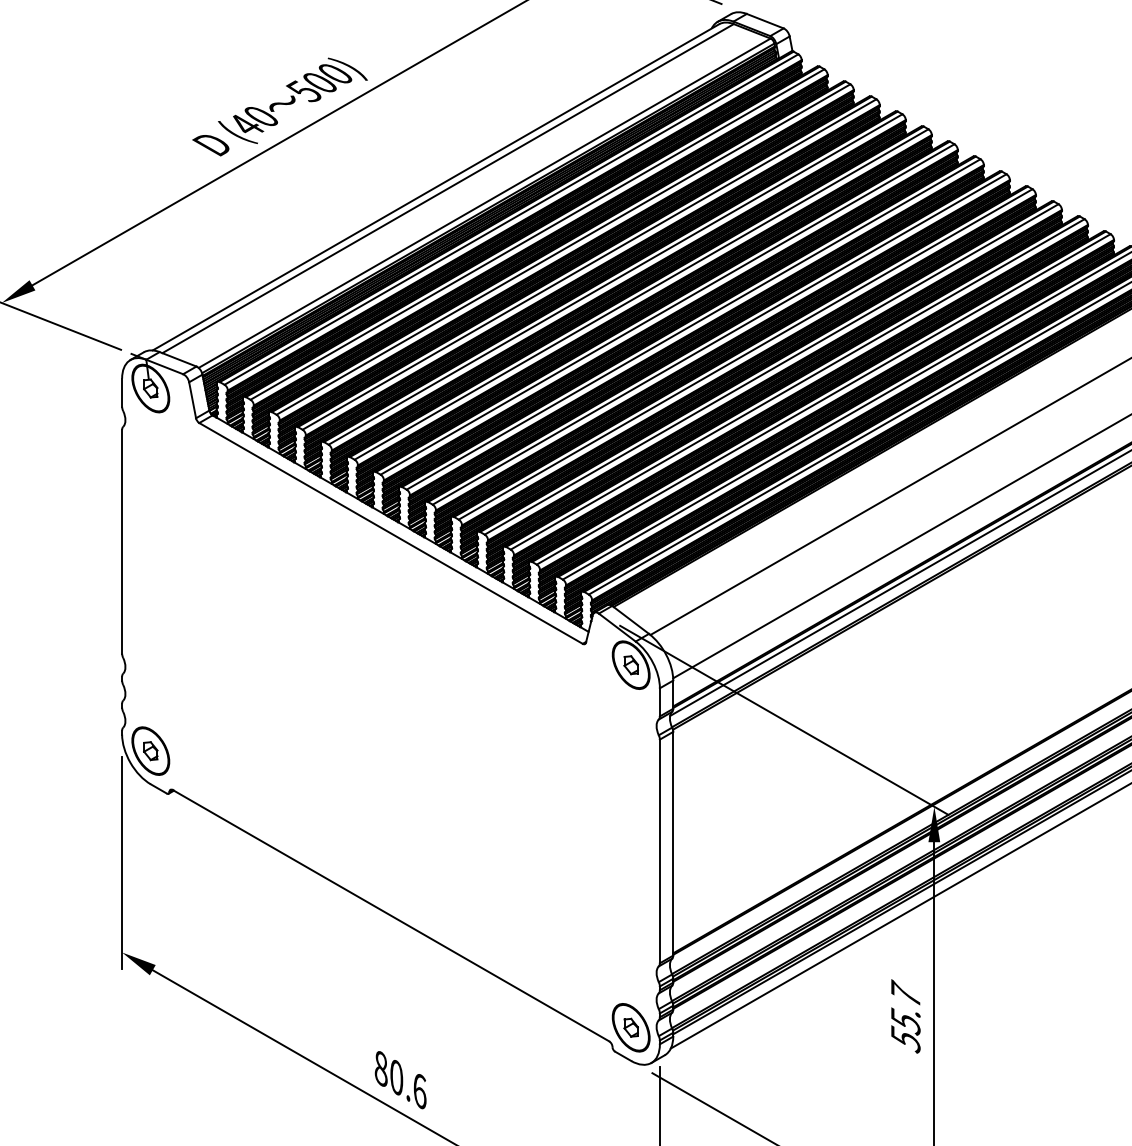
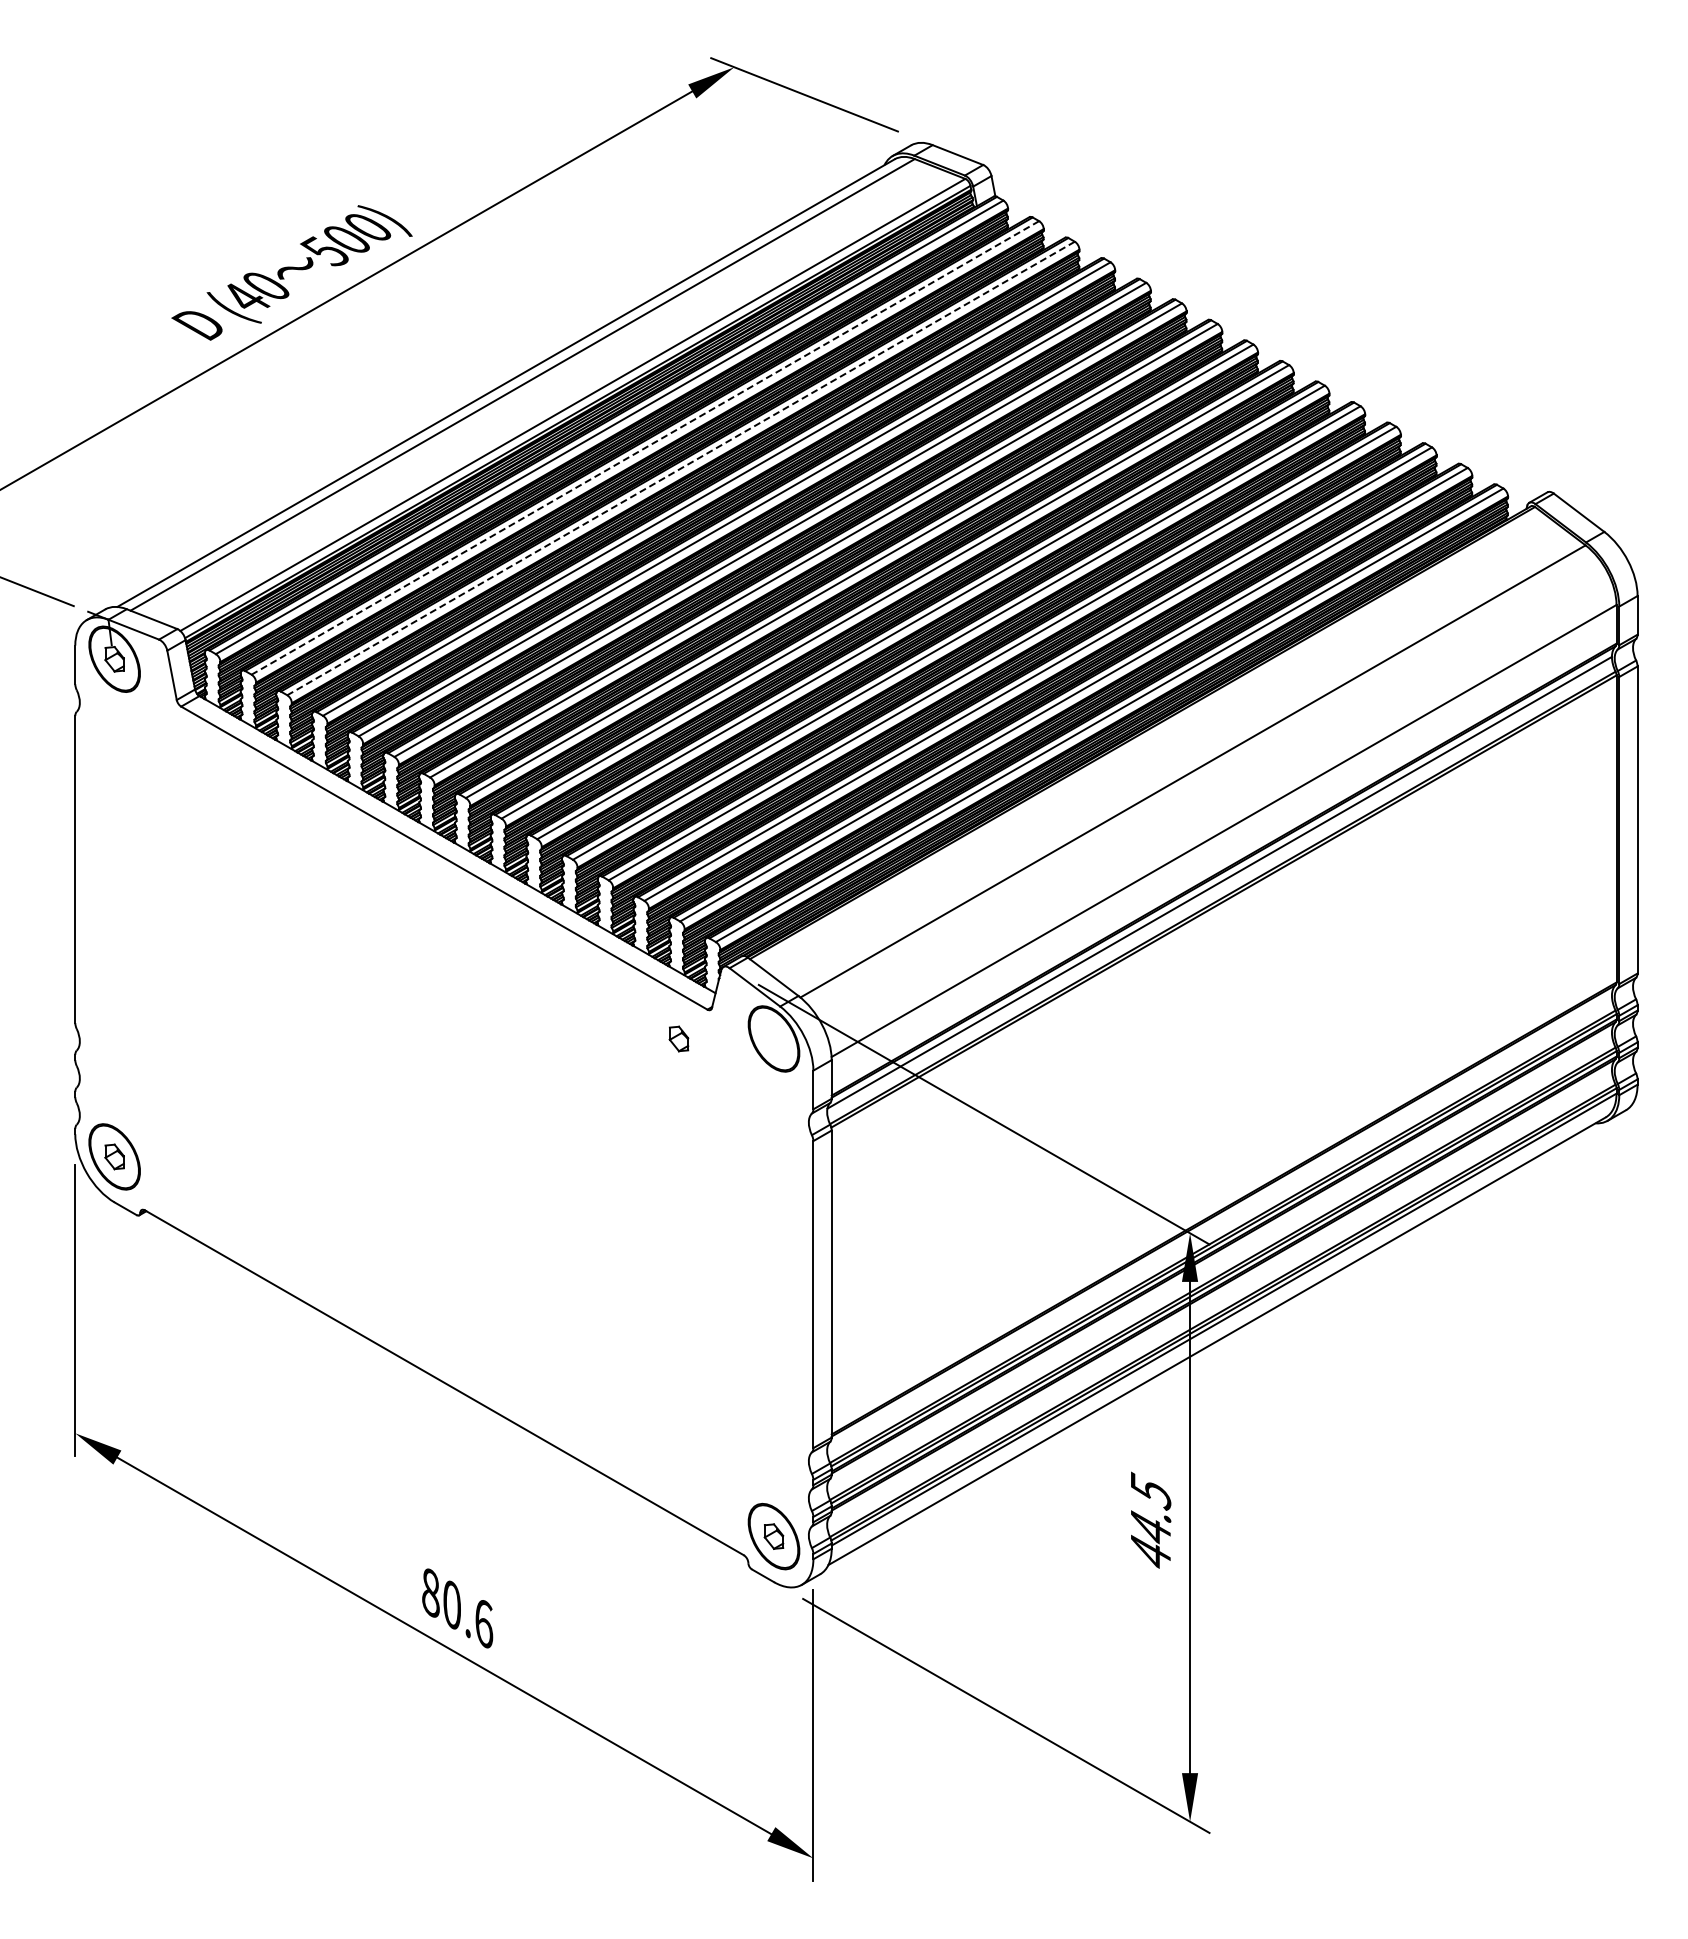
line: (536, 234) -> (644, 448), solid -> dashed
line: (563, 249) -> (680, 468), solid -> dashed
part: (630, 664) -> (678, 1038), moved
text: (906, 1016) -> (1151, 1520), 55.7 -> 44.5

